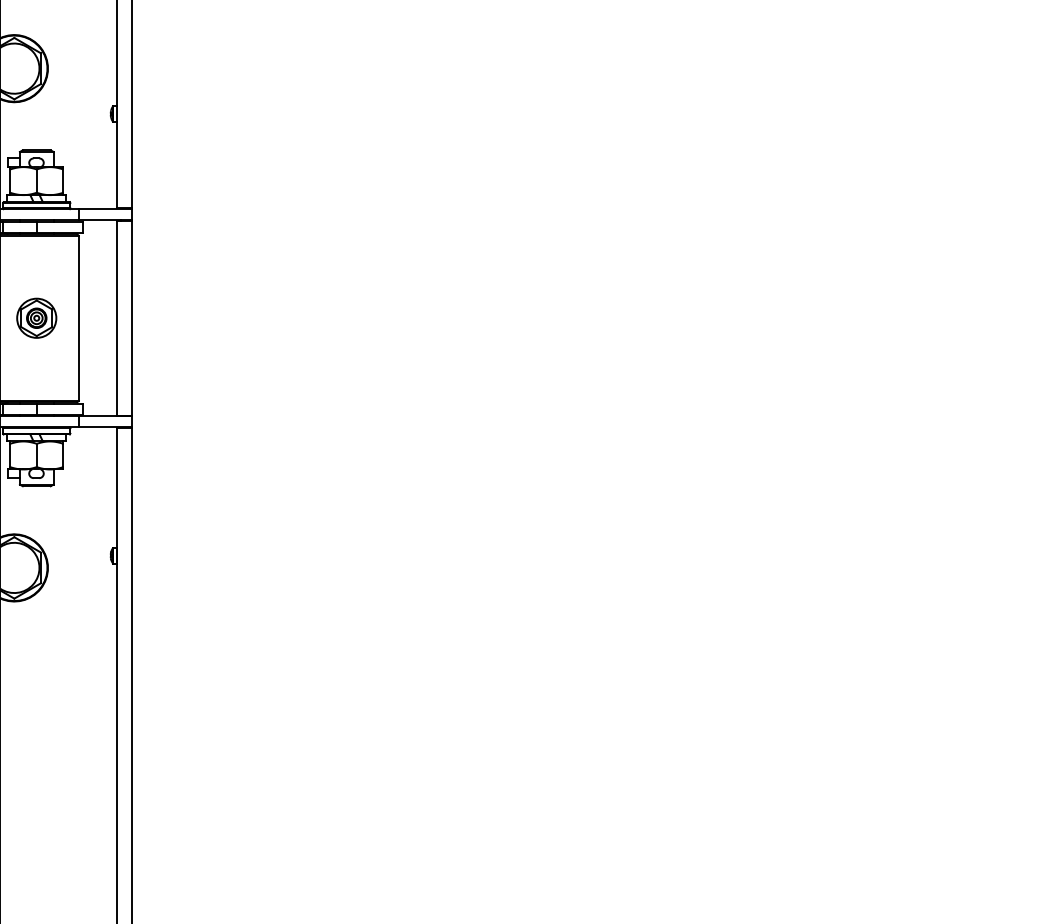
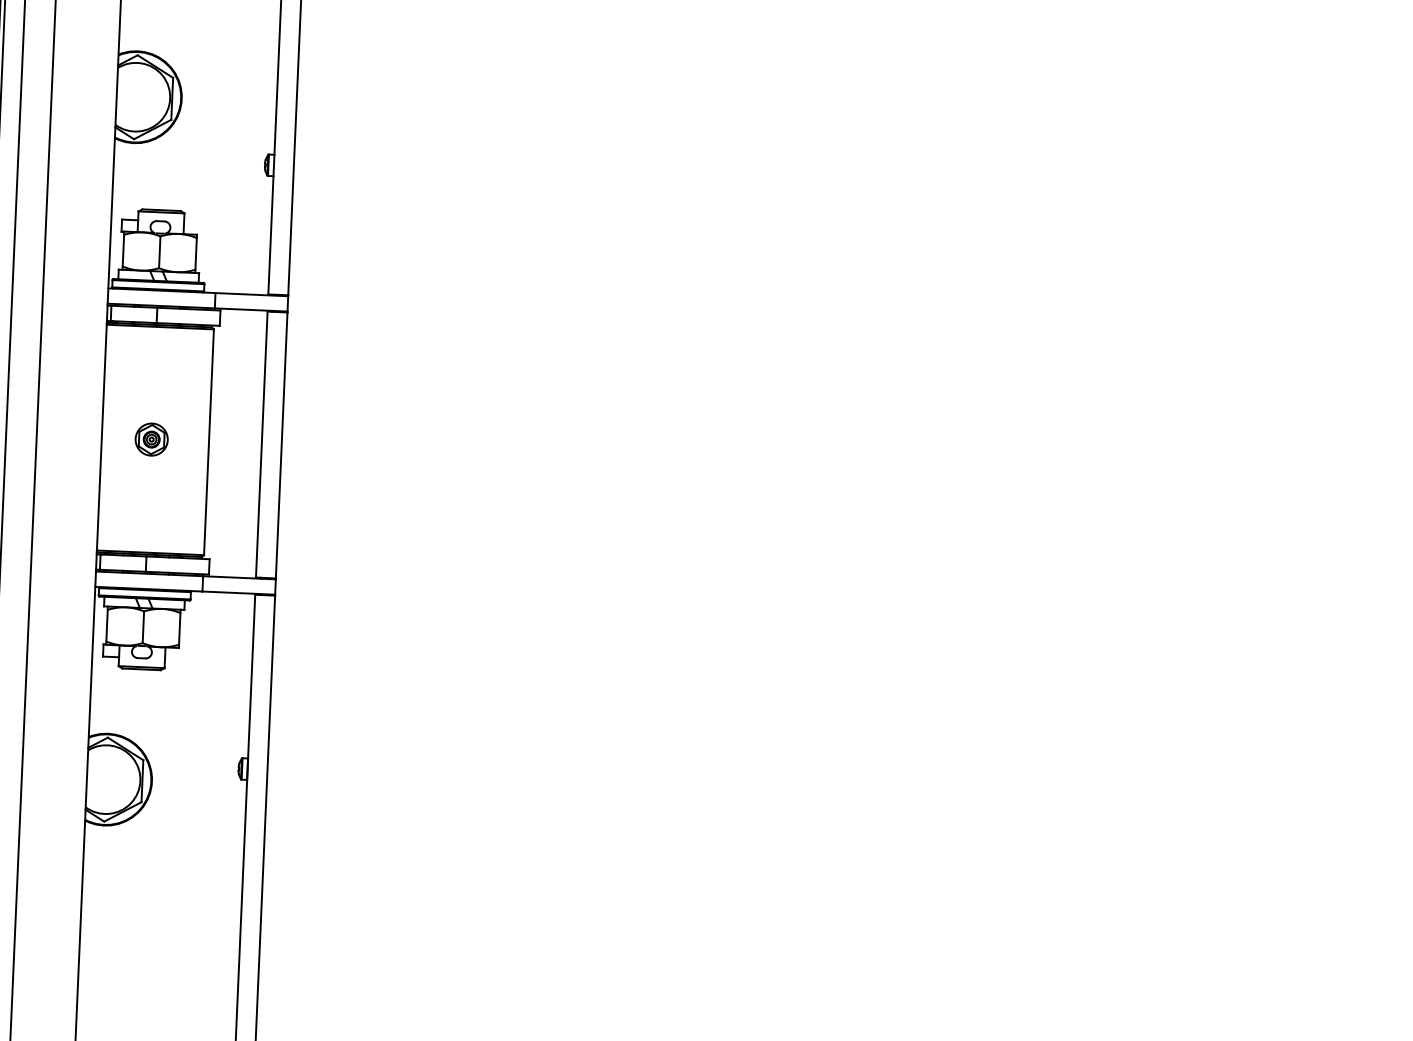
part: (36, 317) -> (151, 438), size x0.6

